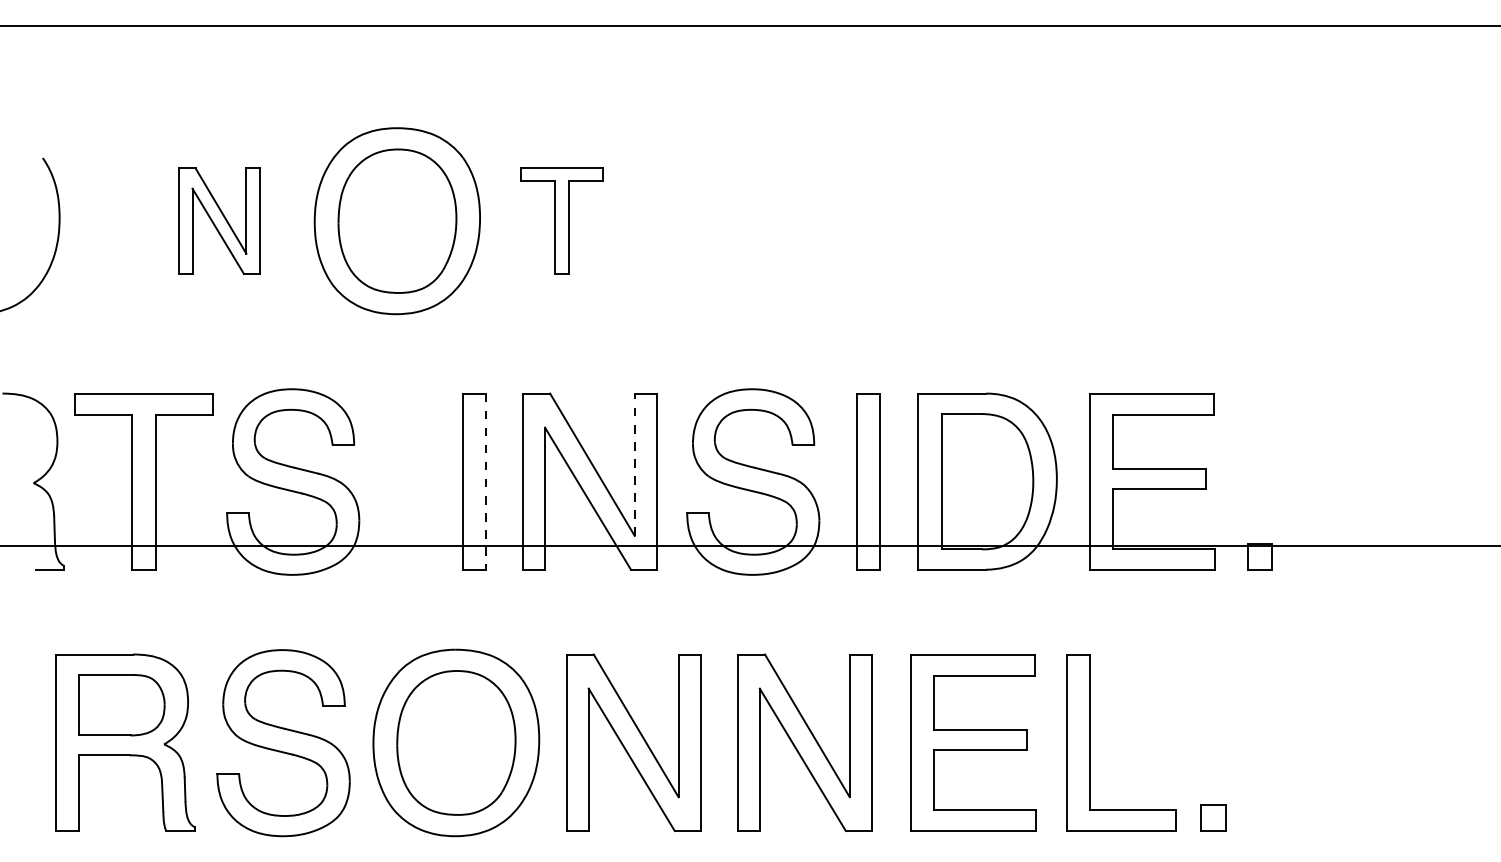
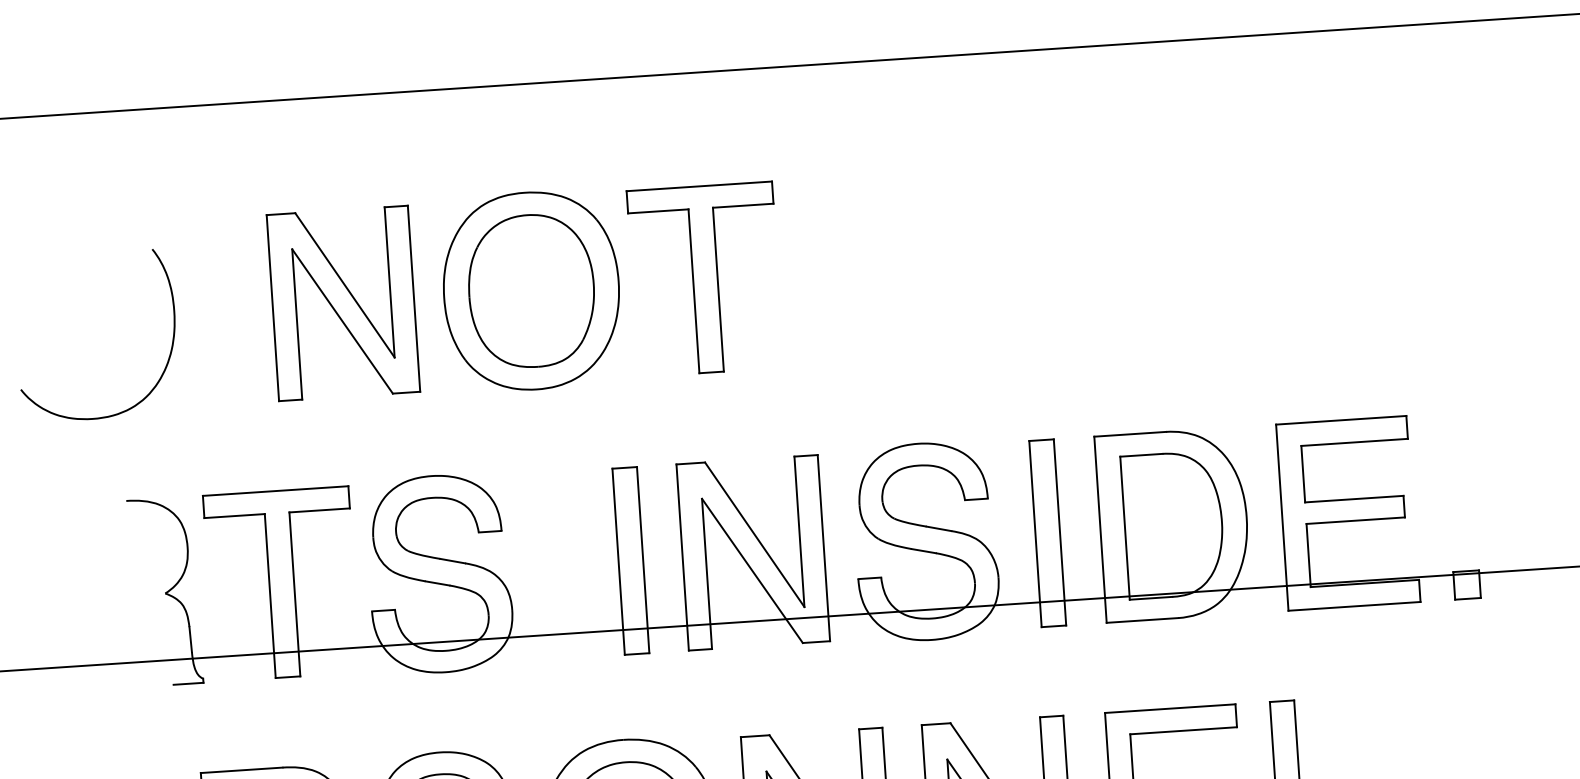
part: (561, 220) -> (704, 278), size x1.67
part: (219, 221) -> (343, 303), size x1.67
line: (634, 464) -> (799, 531), dashed -> solid
line: (485, 482) -> (642, 561), dashed -> solid

